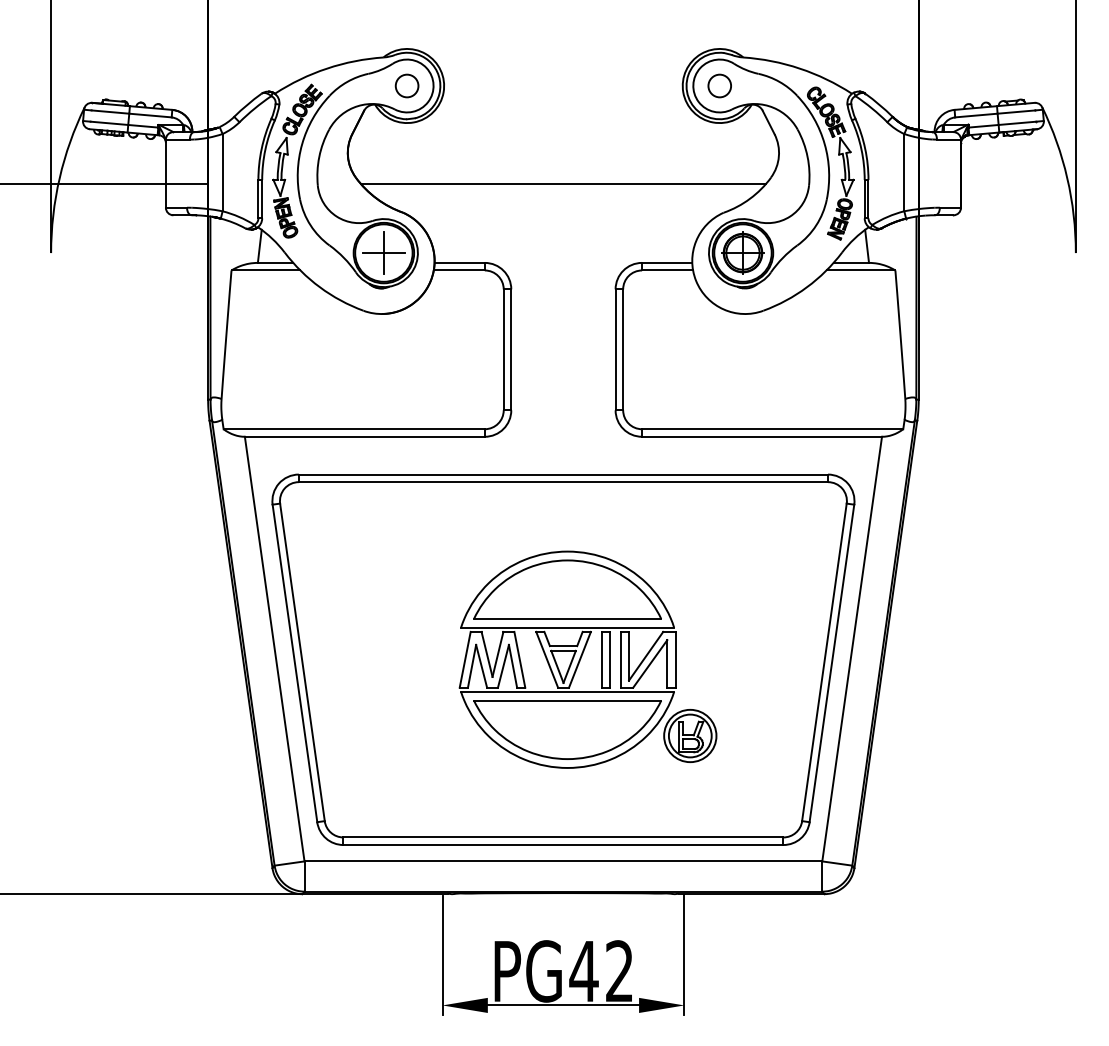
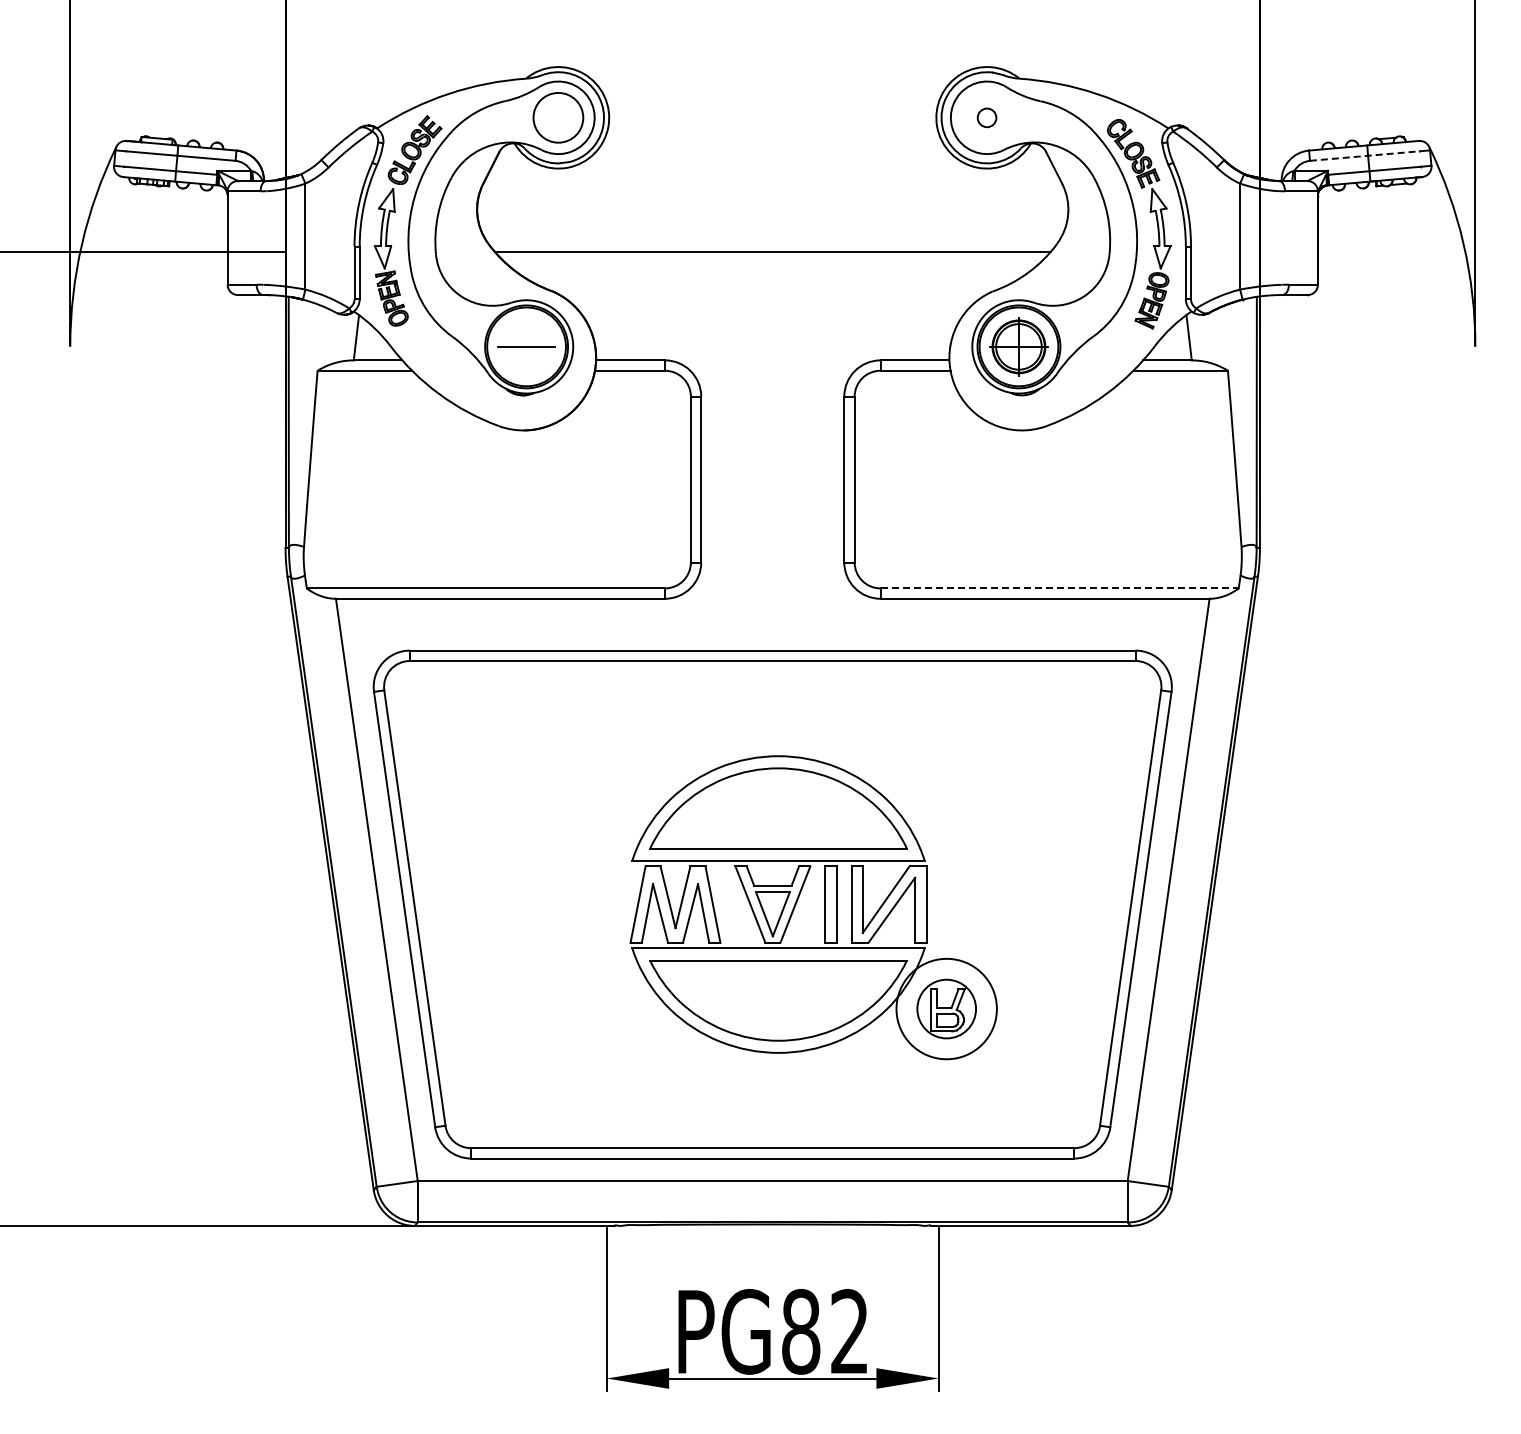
circle: (406, 85) -> (557, 117), size x1.6
circle: (719, 85) -> (986, 117), size x0.6
line: (995, 114) -> (1365, 156), solid -> dashed
line: (383, 252) -> (526, 346), removed
line: (773, 429) -> (1060, 588), solid -> dashed
circle: (690, 735) -> (946, 1008), size x1.4
text: (583, 971) -> (800, 1331), PG42 -> PG82

